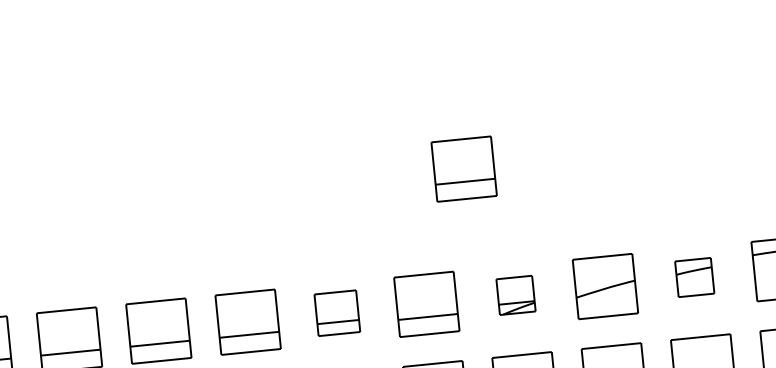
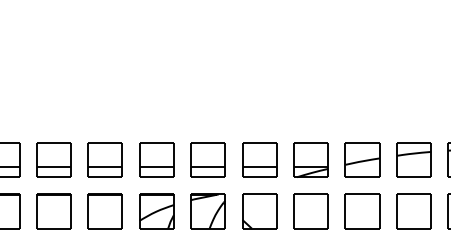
part: (463, 168) -> (288, 84), removed
part: (693, 276) -> (413, 159), size x1.67
part: (514, 294) -> (310, 159), size x1.67
part: (336, 312) -> (207, 159), size x1.43

